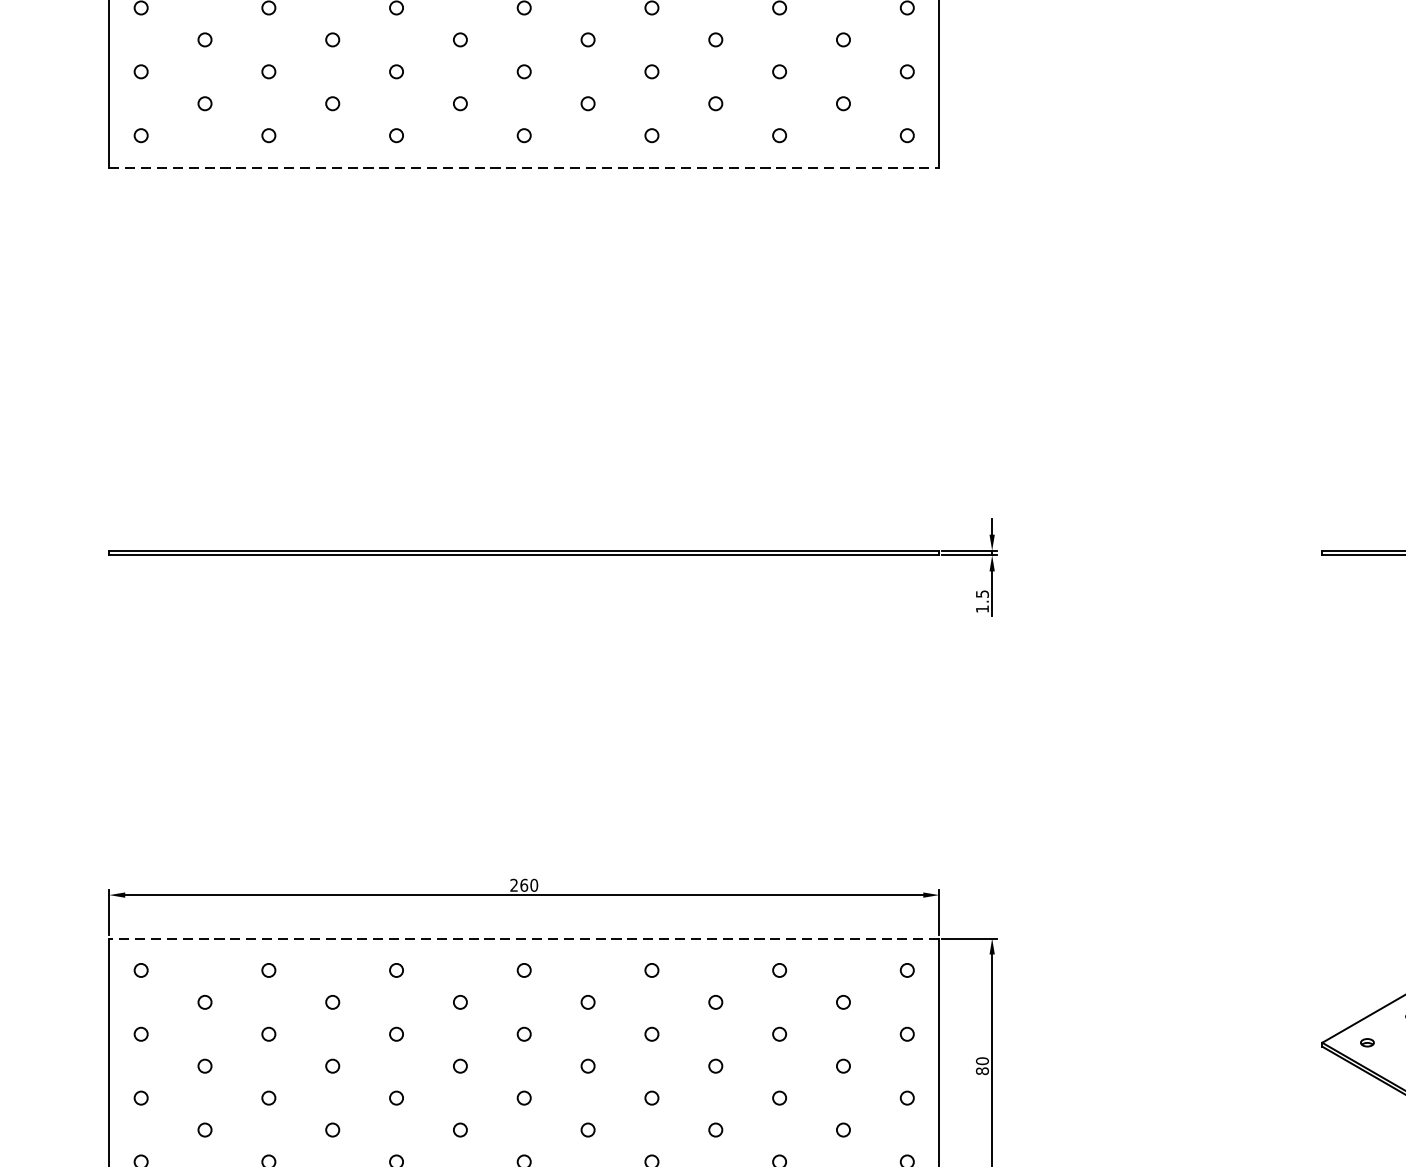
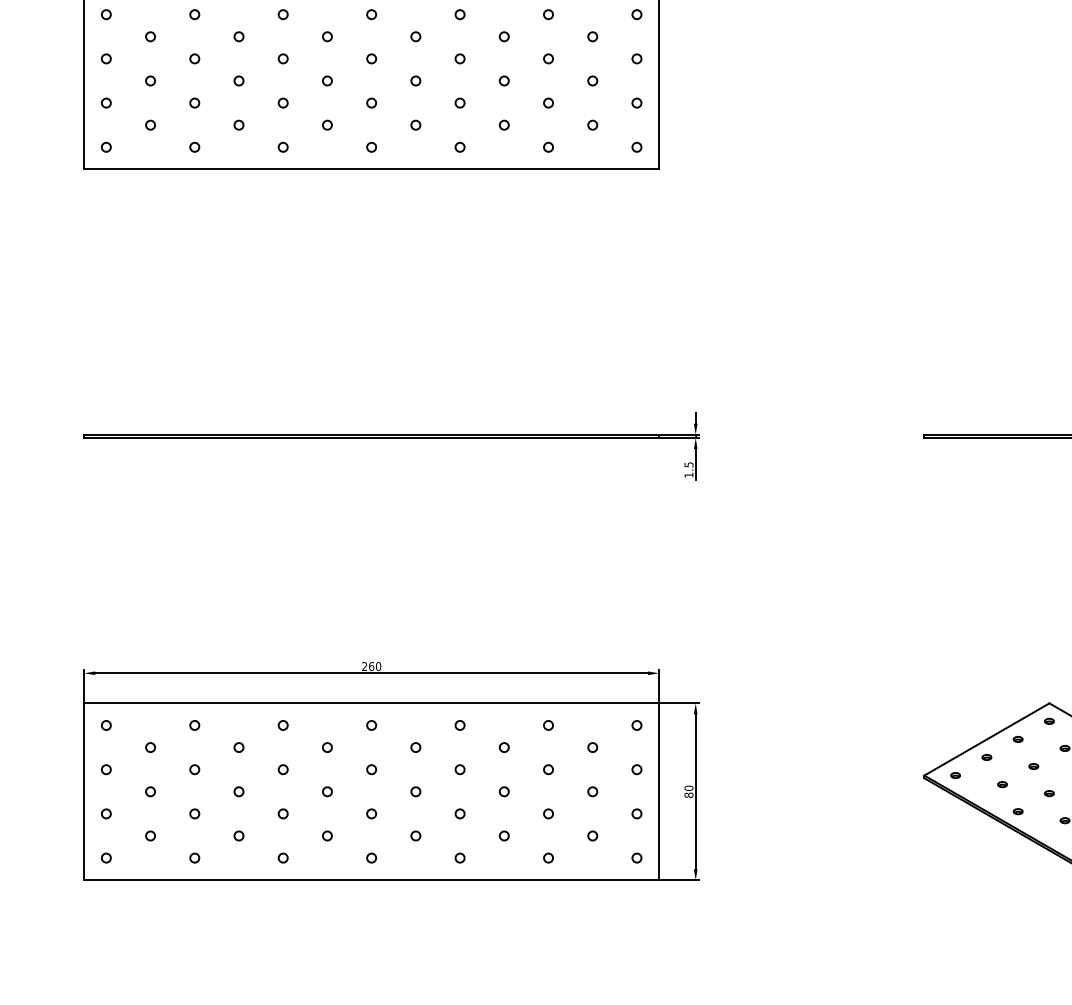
line: (525, 167) -> (372, 169), dashed -> solid
line: (524, 938) -> (371, 703), dashed -> solid

